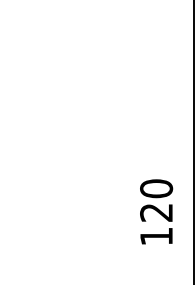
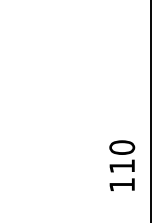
text: (155, 212) -> (121, 166), 120 -> 110

